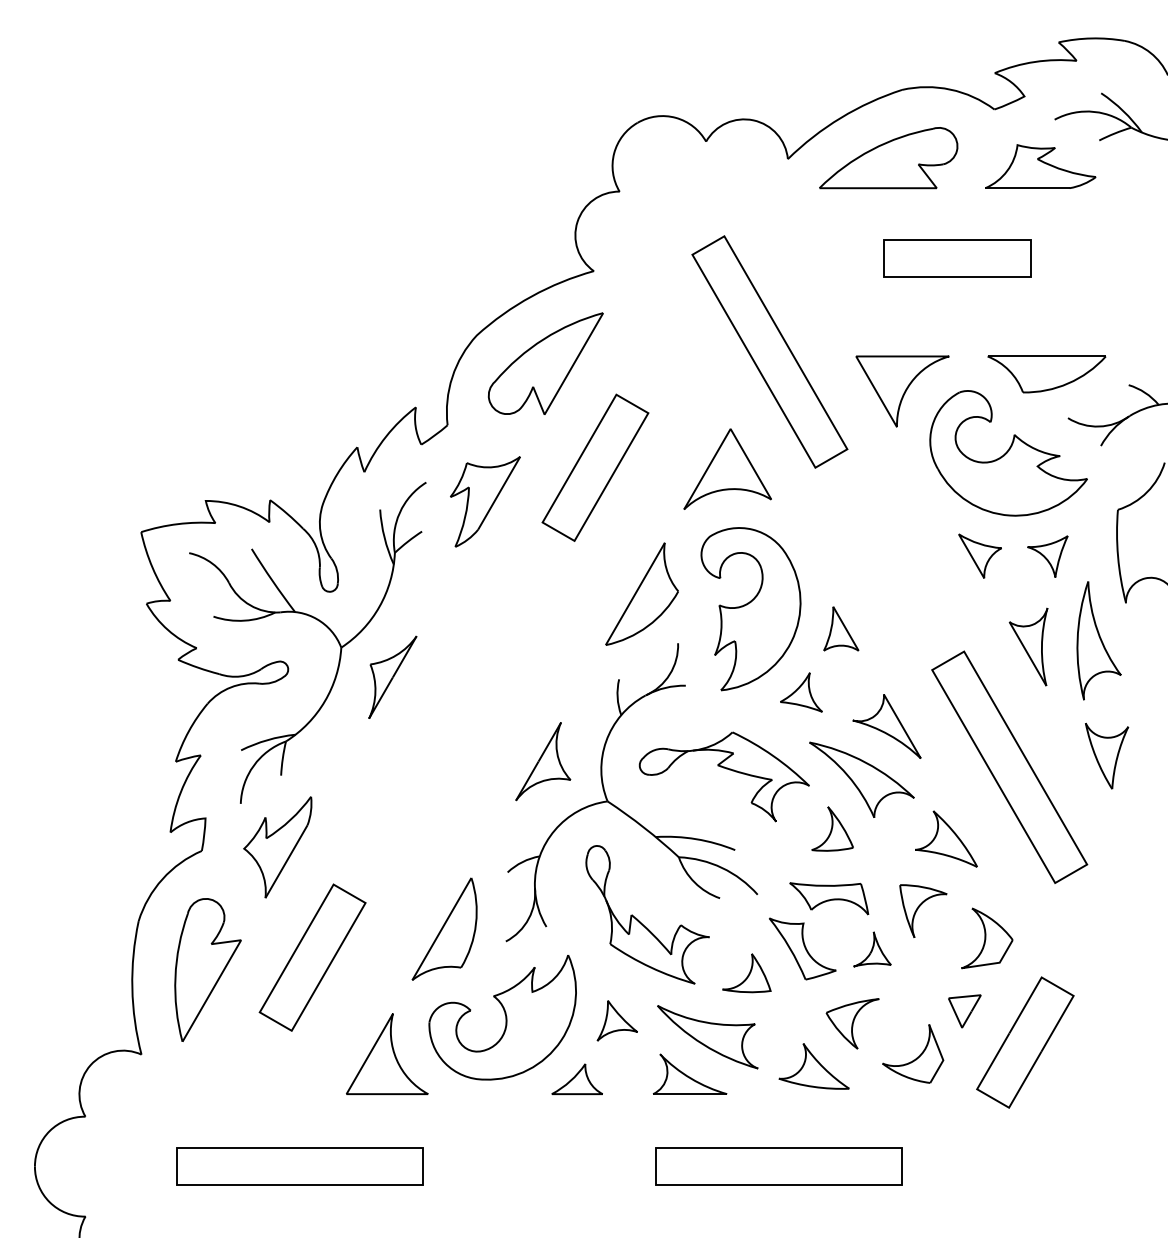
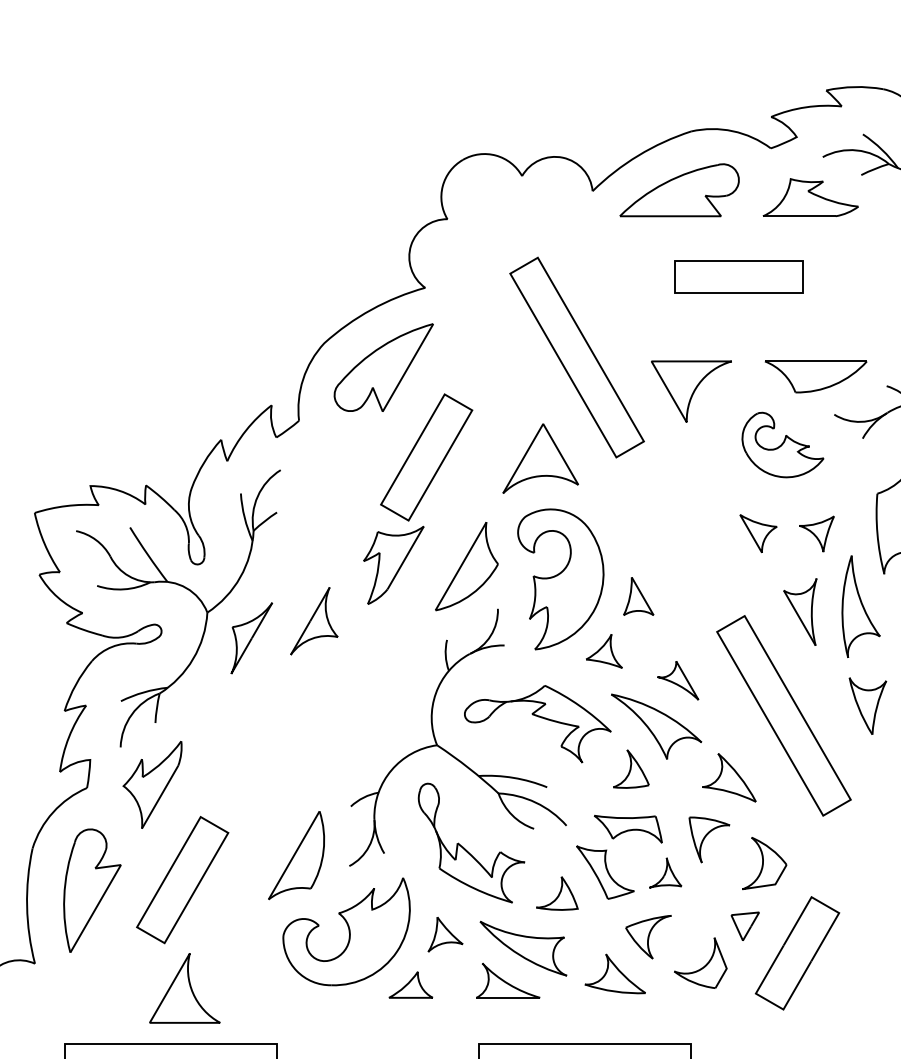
part: (1008, 453) -> (782, 445), size x0.6
part: (485, 501) -> (393, 565), moved
part: (886, 726) -> (677, 680), size x0.7
part: (543, 761) -> (314, 621), moved
part: (387, 1053) -> (185, 987), moved

